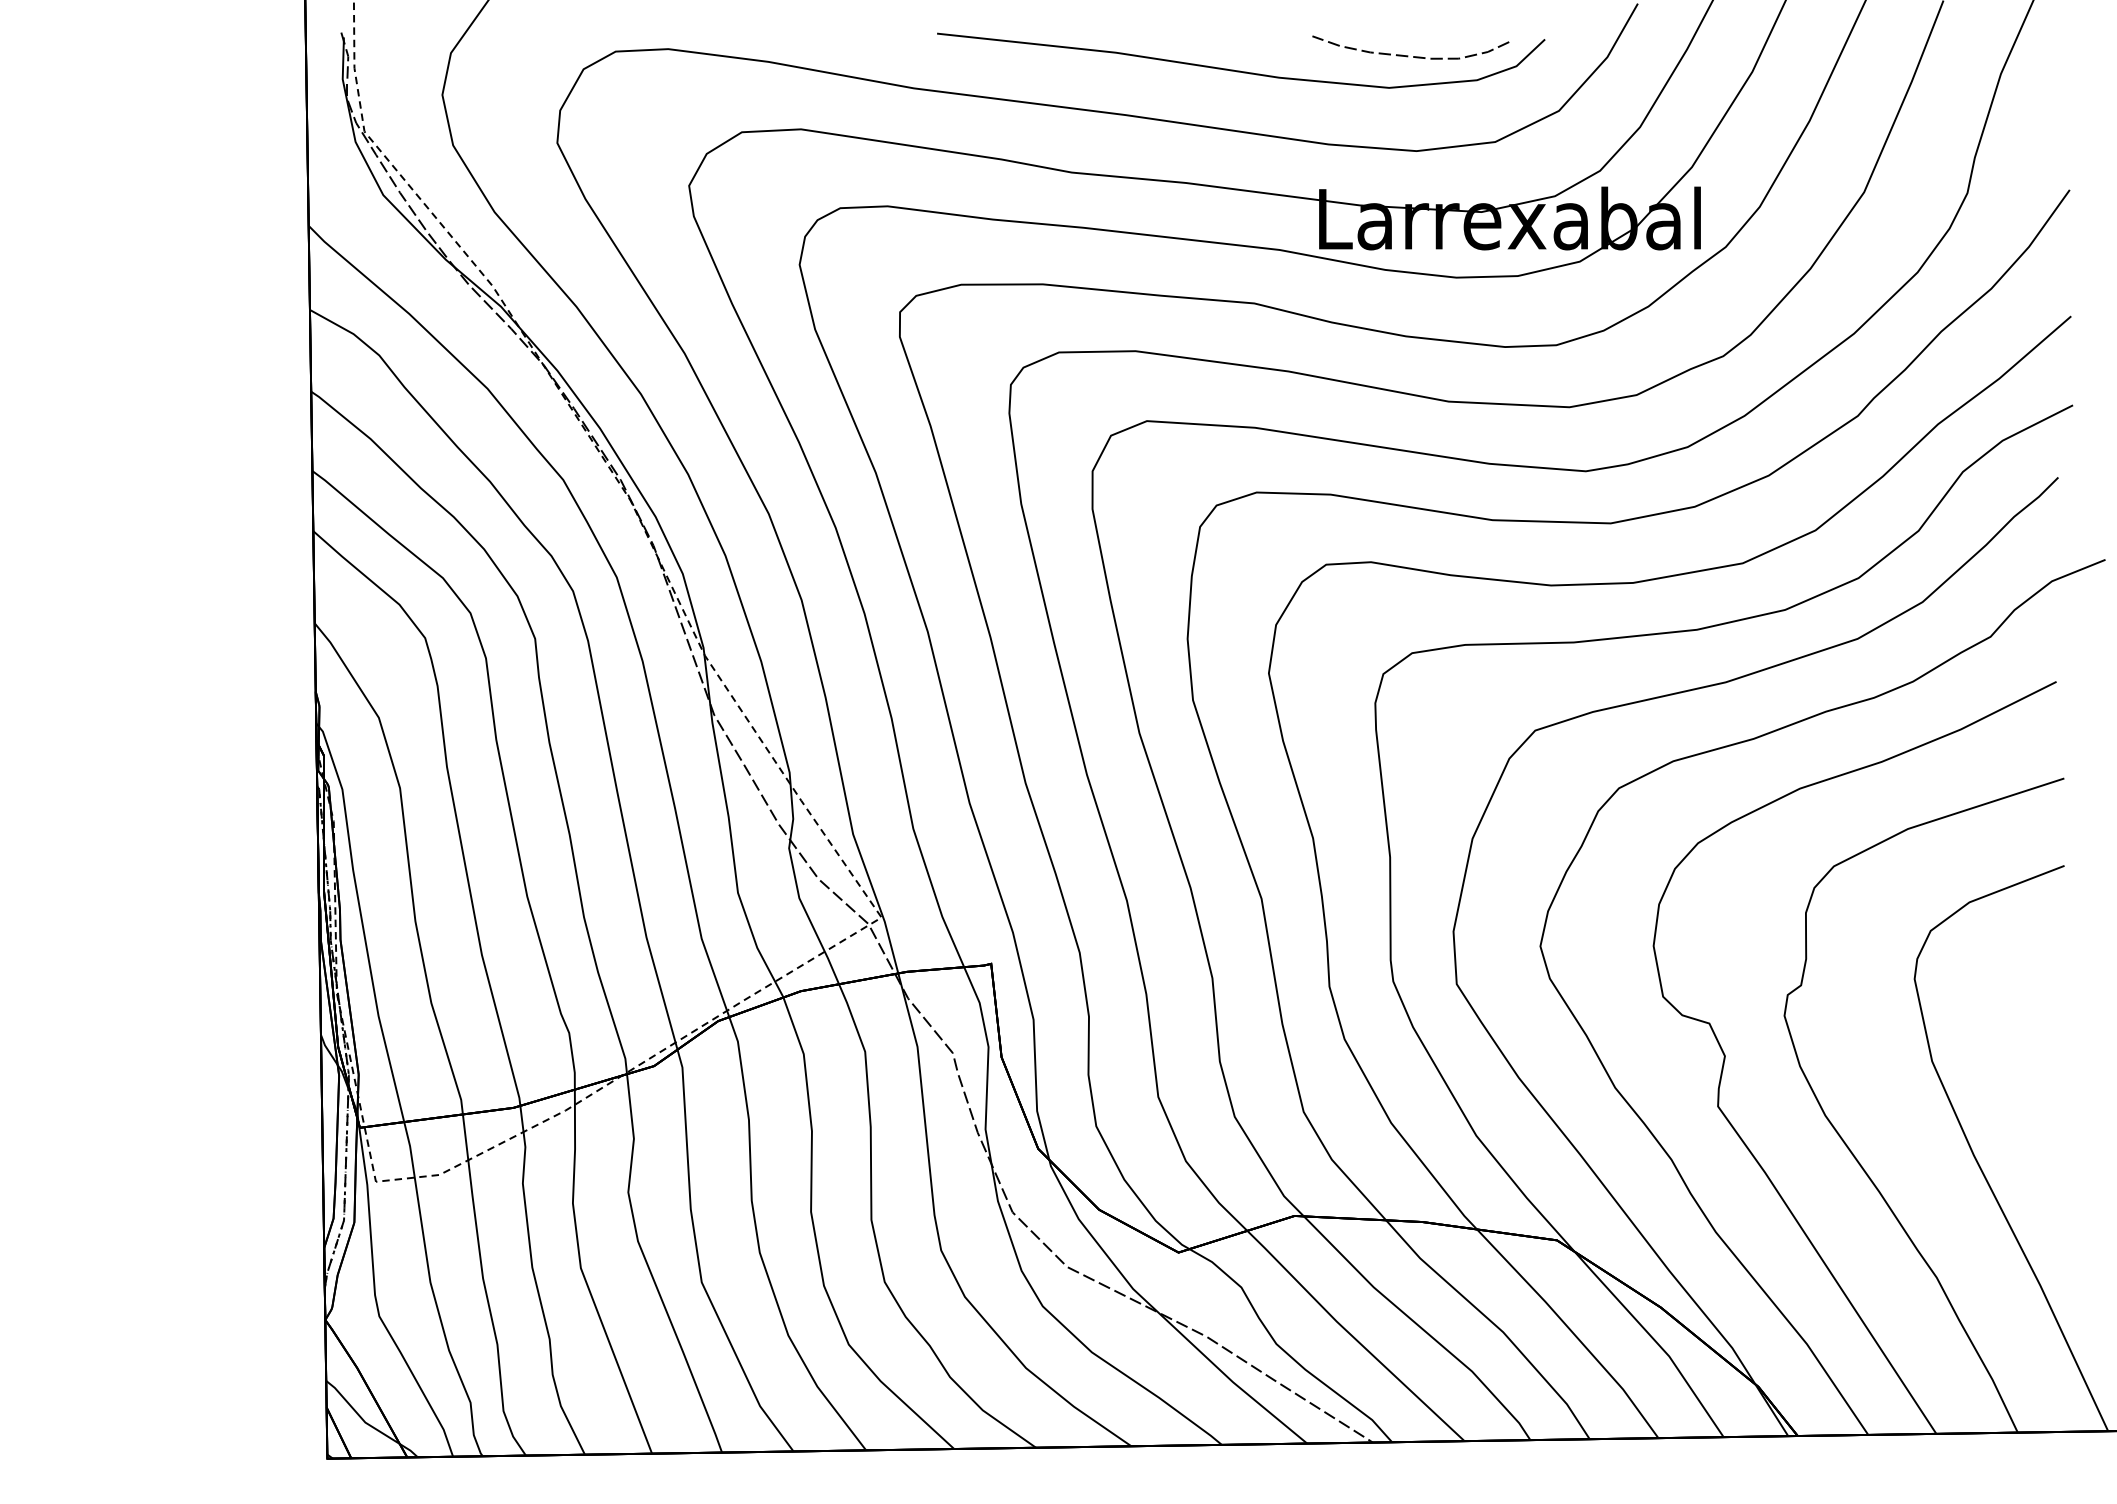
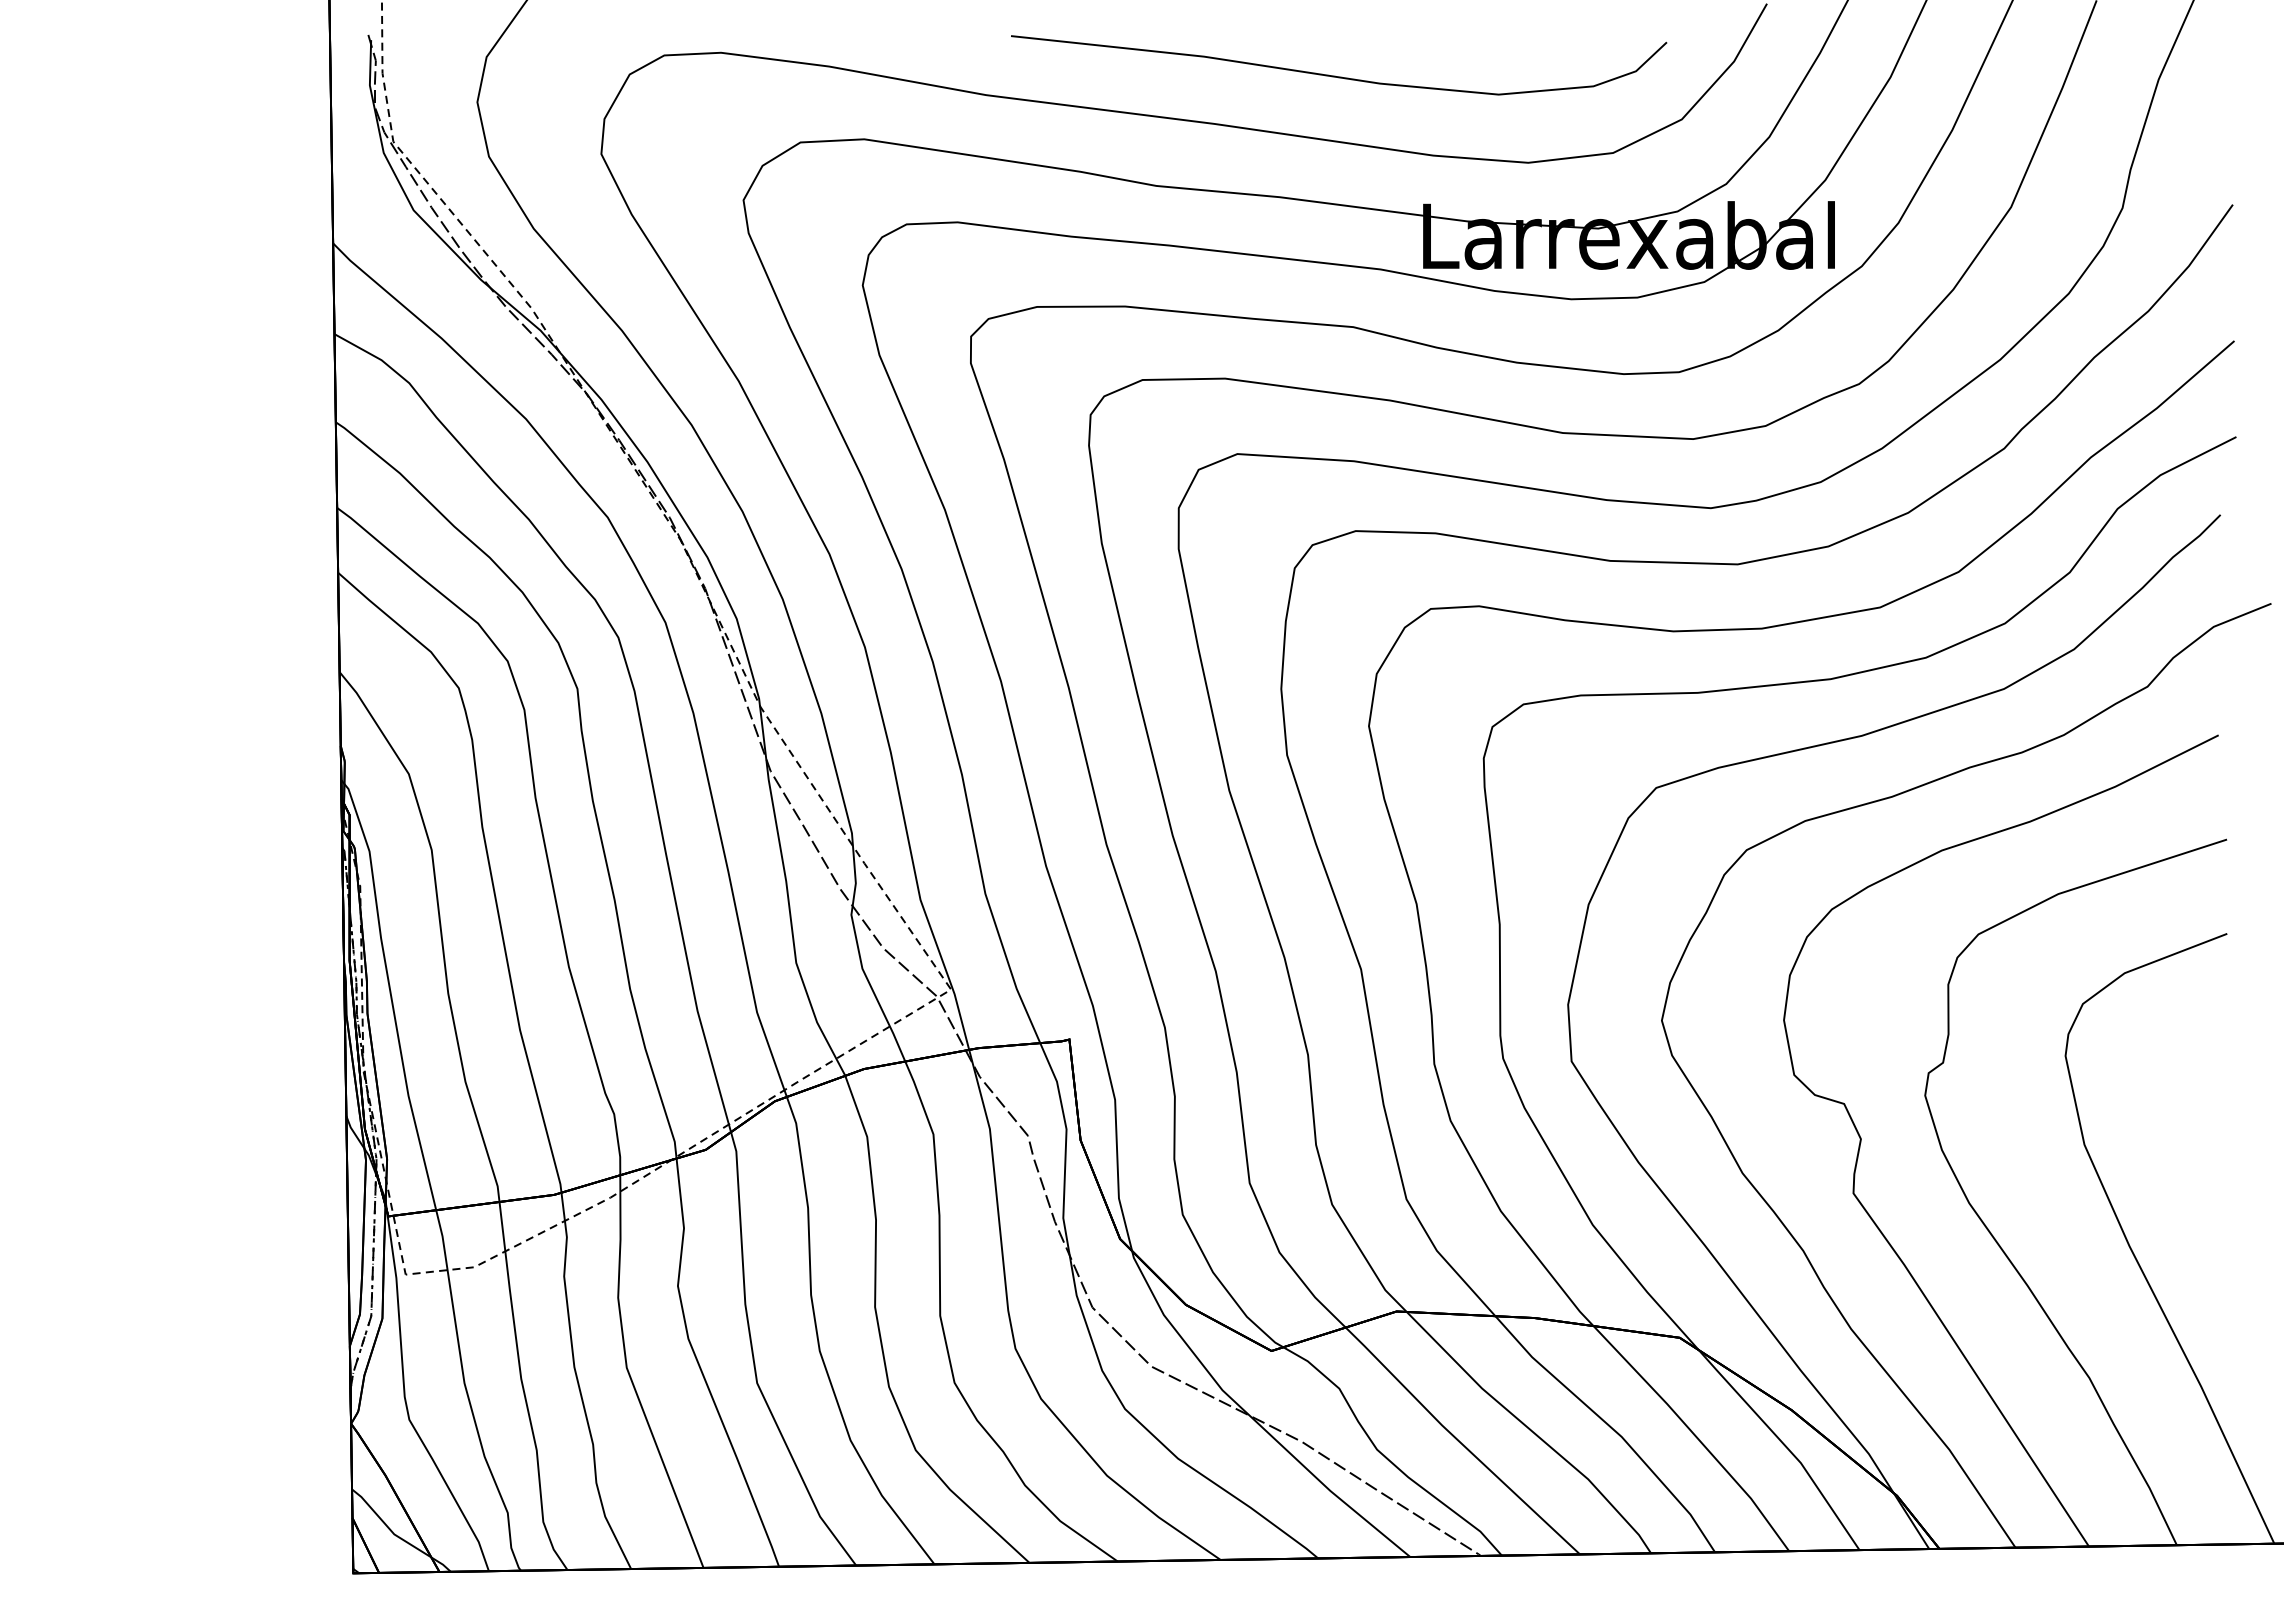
curve: (1408, 55) -> (1519, 59), removed

